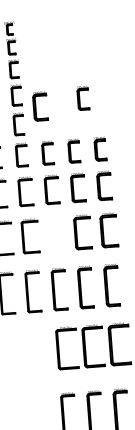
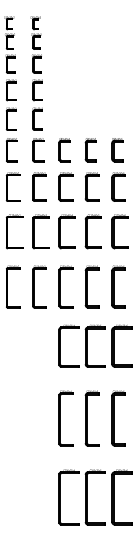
part: (82, 98) -> (103, 98), removed
part: (40, 105) -> (60, 102), removed
part: (55, 234) -> (66, 231), added

